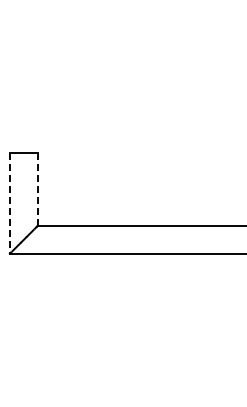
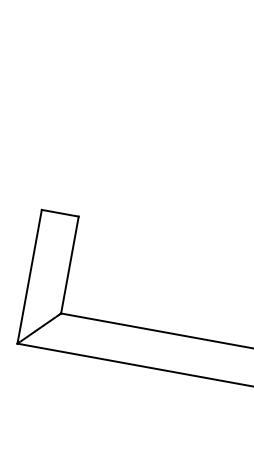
line: (37, 190) -> (69, 266), dashed -> solid
line: (9, 203) -> (29, 276), dashed -> solid

